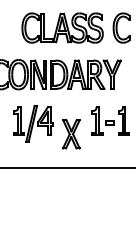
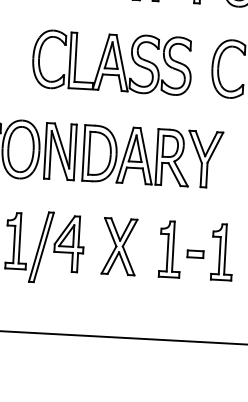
part: (71, 134) -> (119, 247), moved

